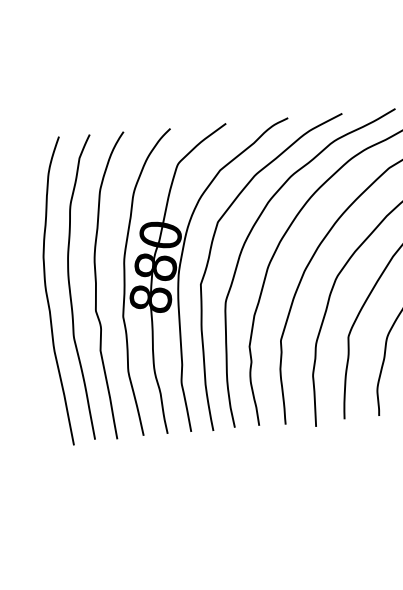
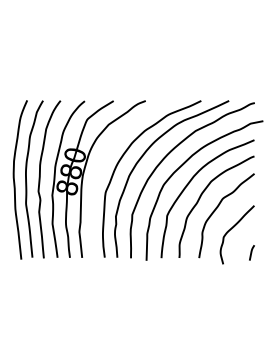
curve: (211, 256) -> (100, 168), removed

